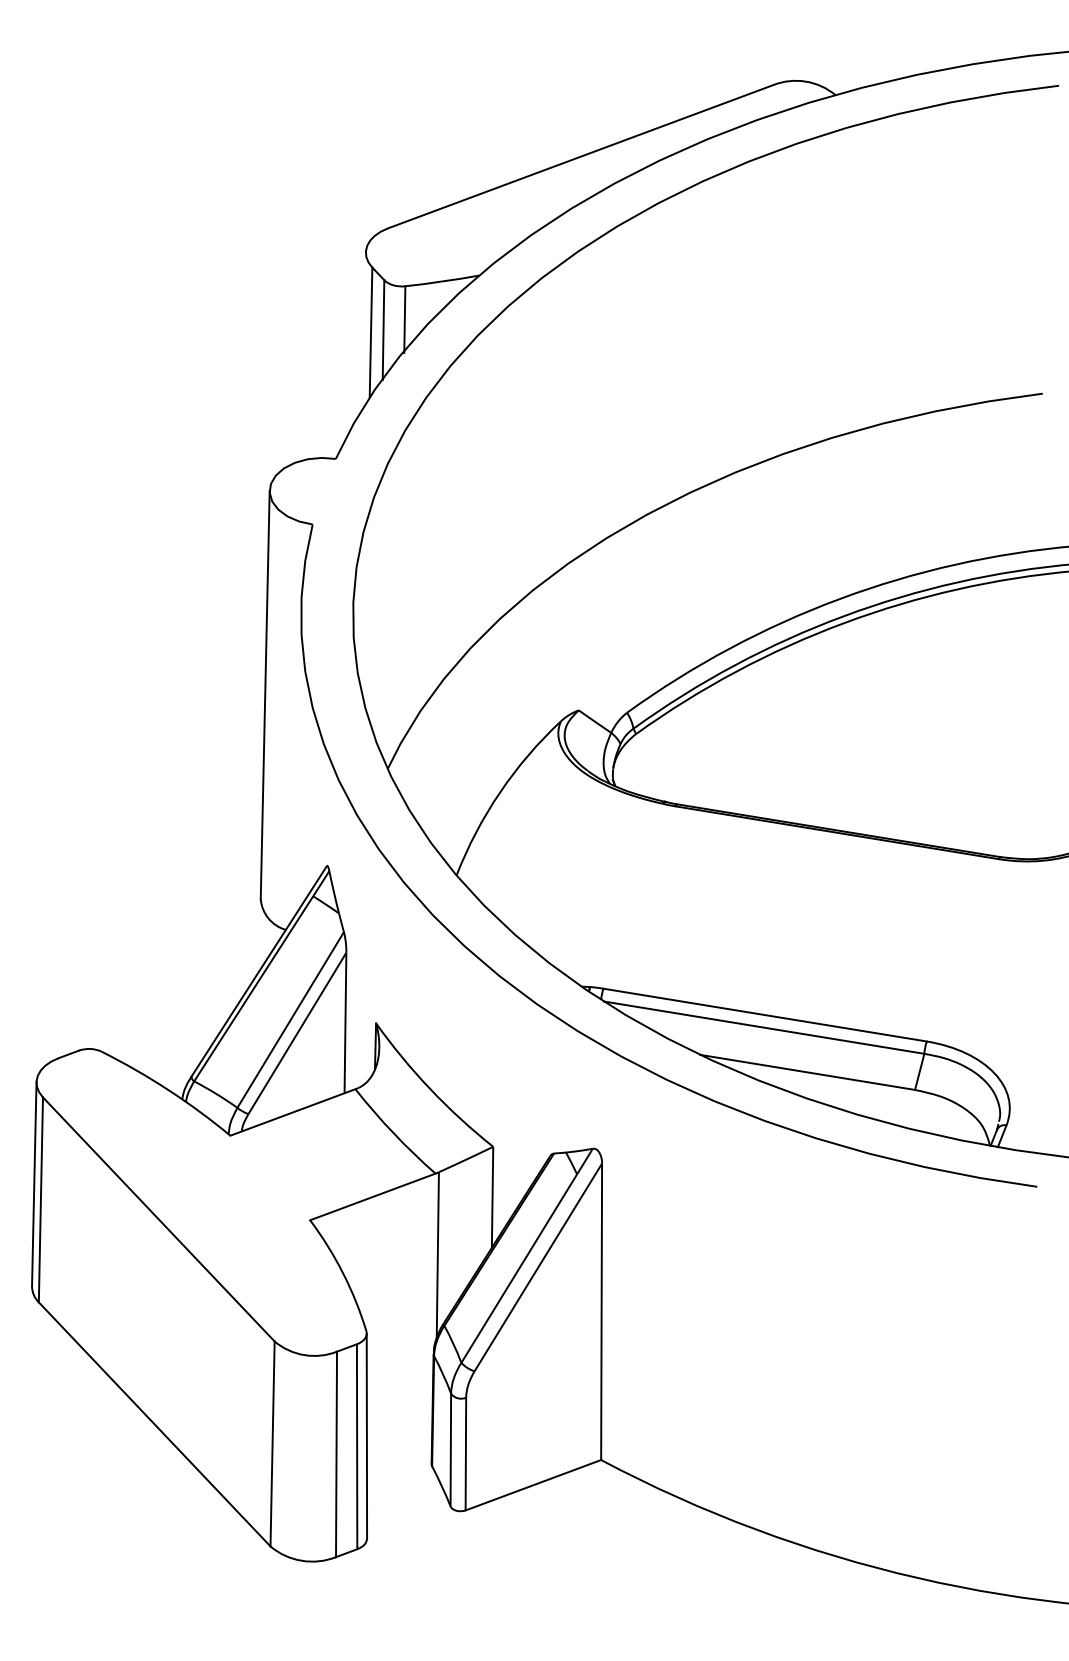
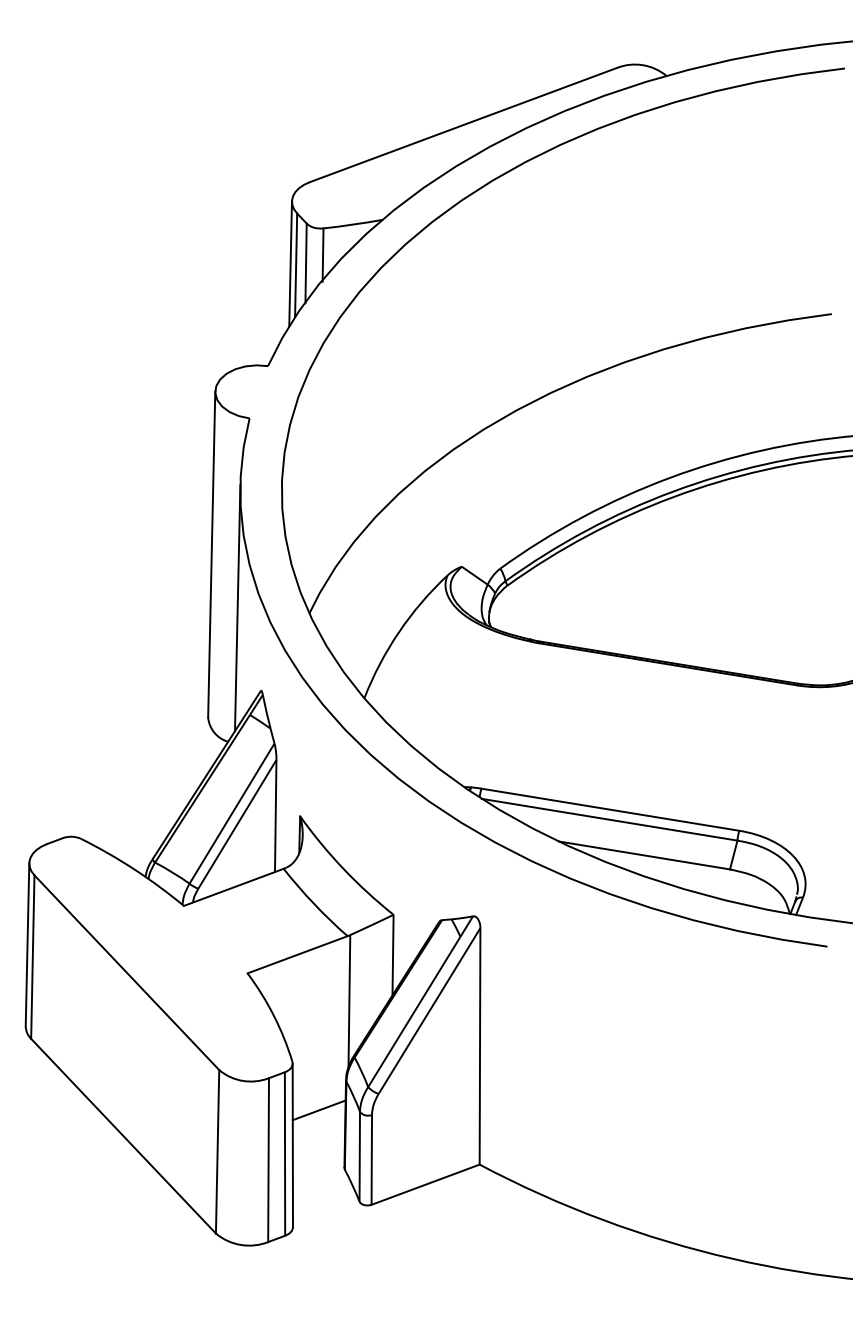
line: (363, 330) -> (290, 263), added
line: (297, 762) -> (237, 608), added
line: (399, 1391) -> (318, 1109), added

